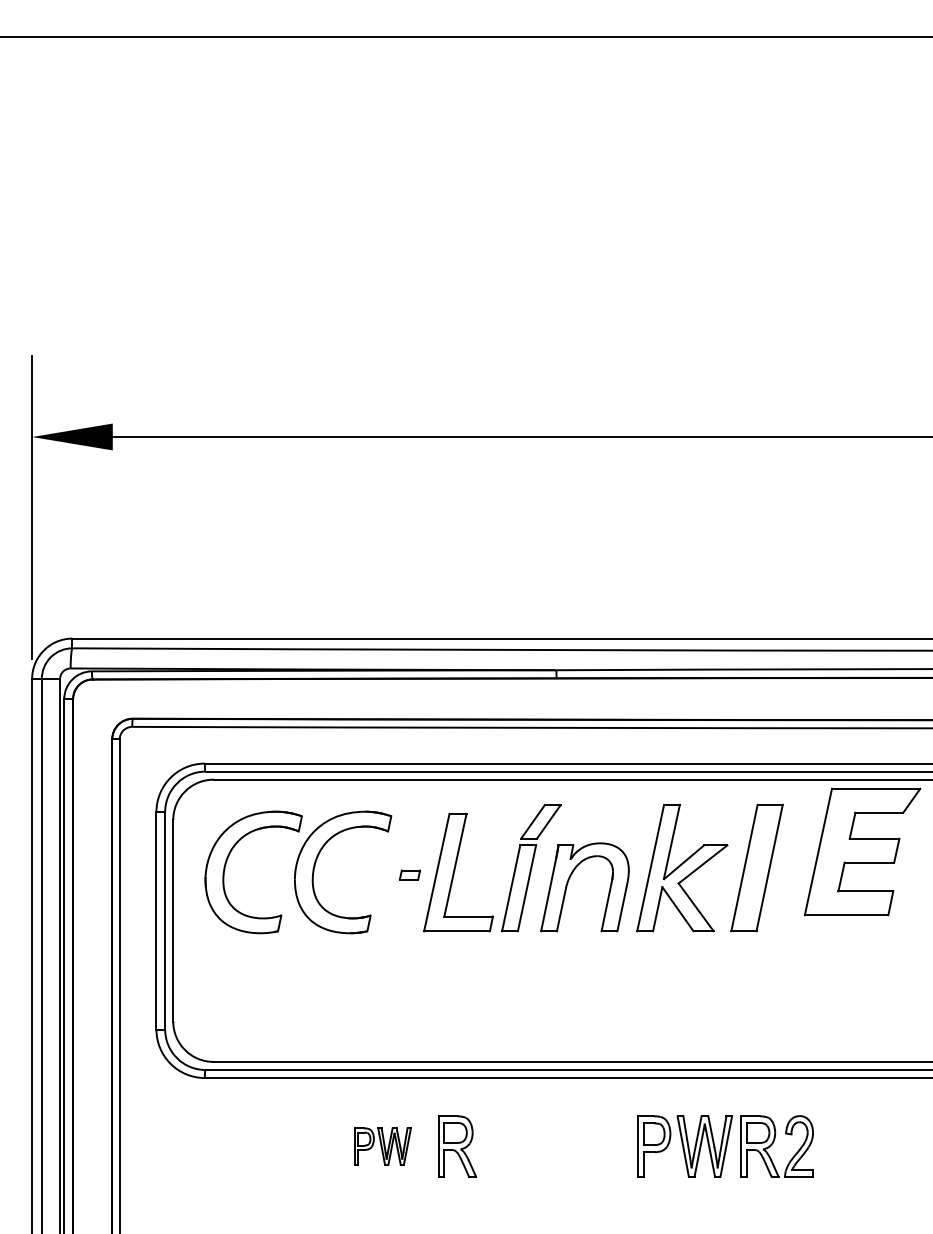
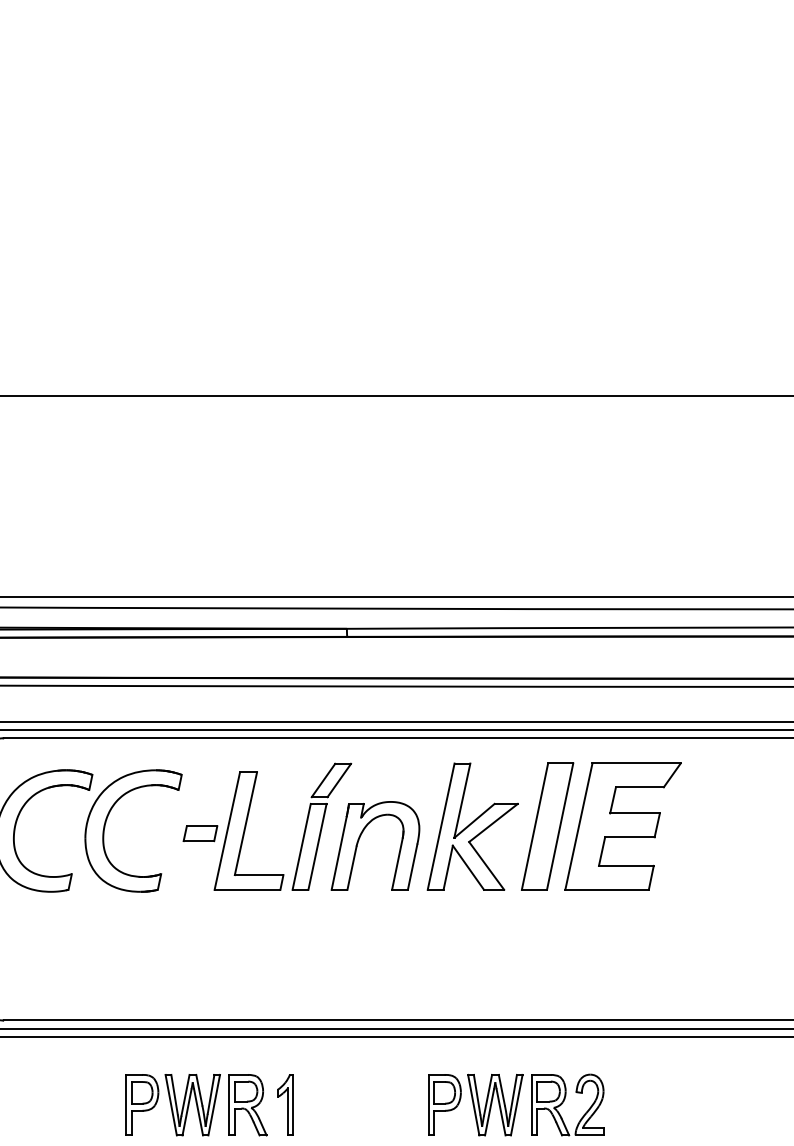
part: (862, 851) -> (623, 826), moved
part: (409, 874) -> (200, 833), size x1.67
part: (382, 1146) -> (173, 1105), size x1.67
part: (494, 1146) -> (285, 1105), added

